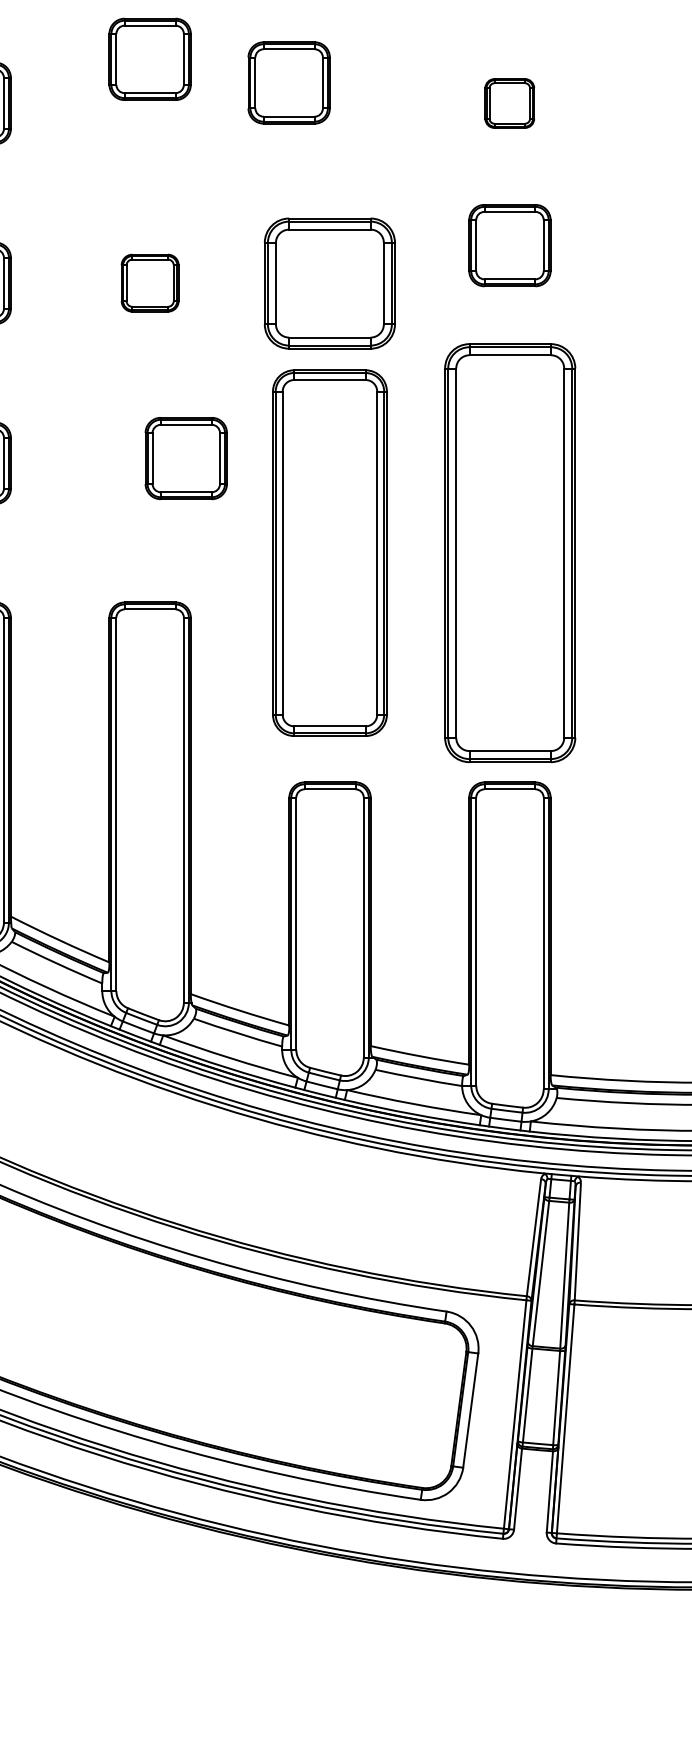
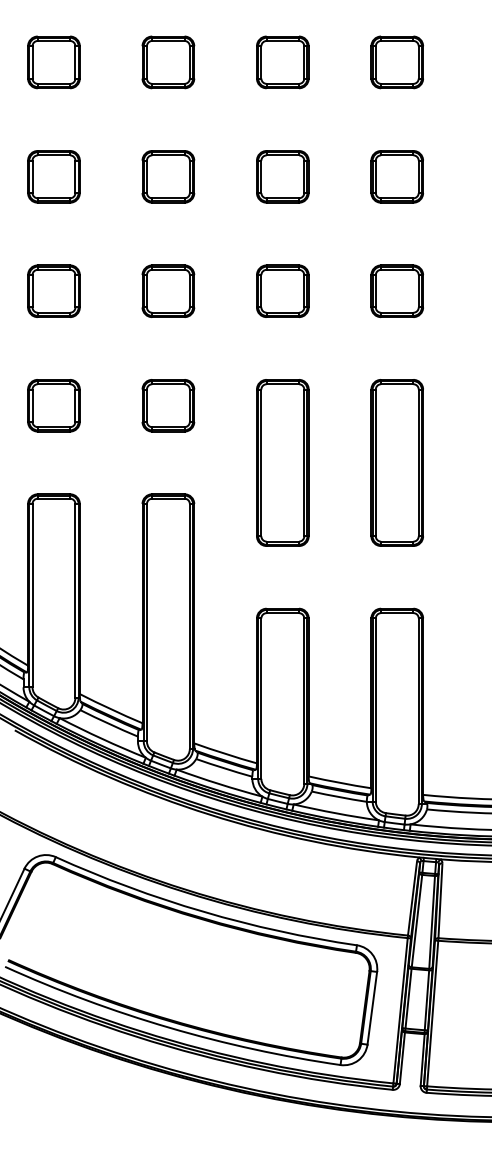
part: (150, 58) -> (168, 176), moved
part: (288, 82) -> (282, 176), moved
part: (508, 102) -> (396, 176), size x1.67
part: (508, 244) -> (396, 290), moved
part: (150, 282) -> (168, 290), size x1.43
part: (329, 282) -> (282, 290), size x0.62
part: (186, 458) -> (168, 405), moved
part: (329, 552) -> (282, 462), size x0.71
part: (508, 552) -> (396, 462), size x0.62

